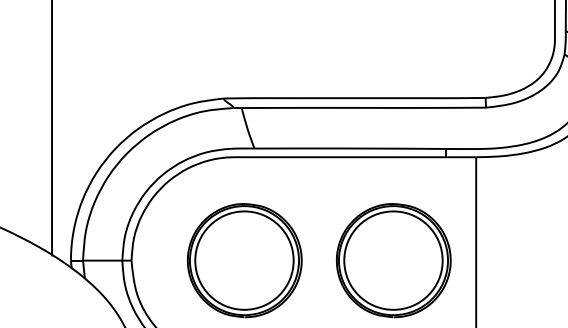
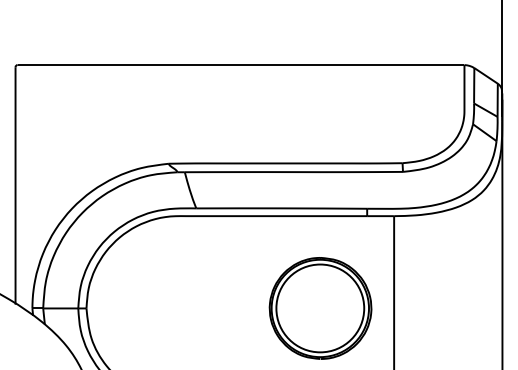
part: (244, 260) -> (187, 308), removed

